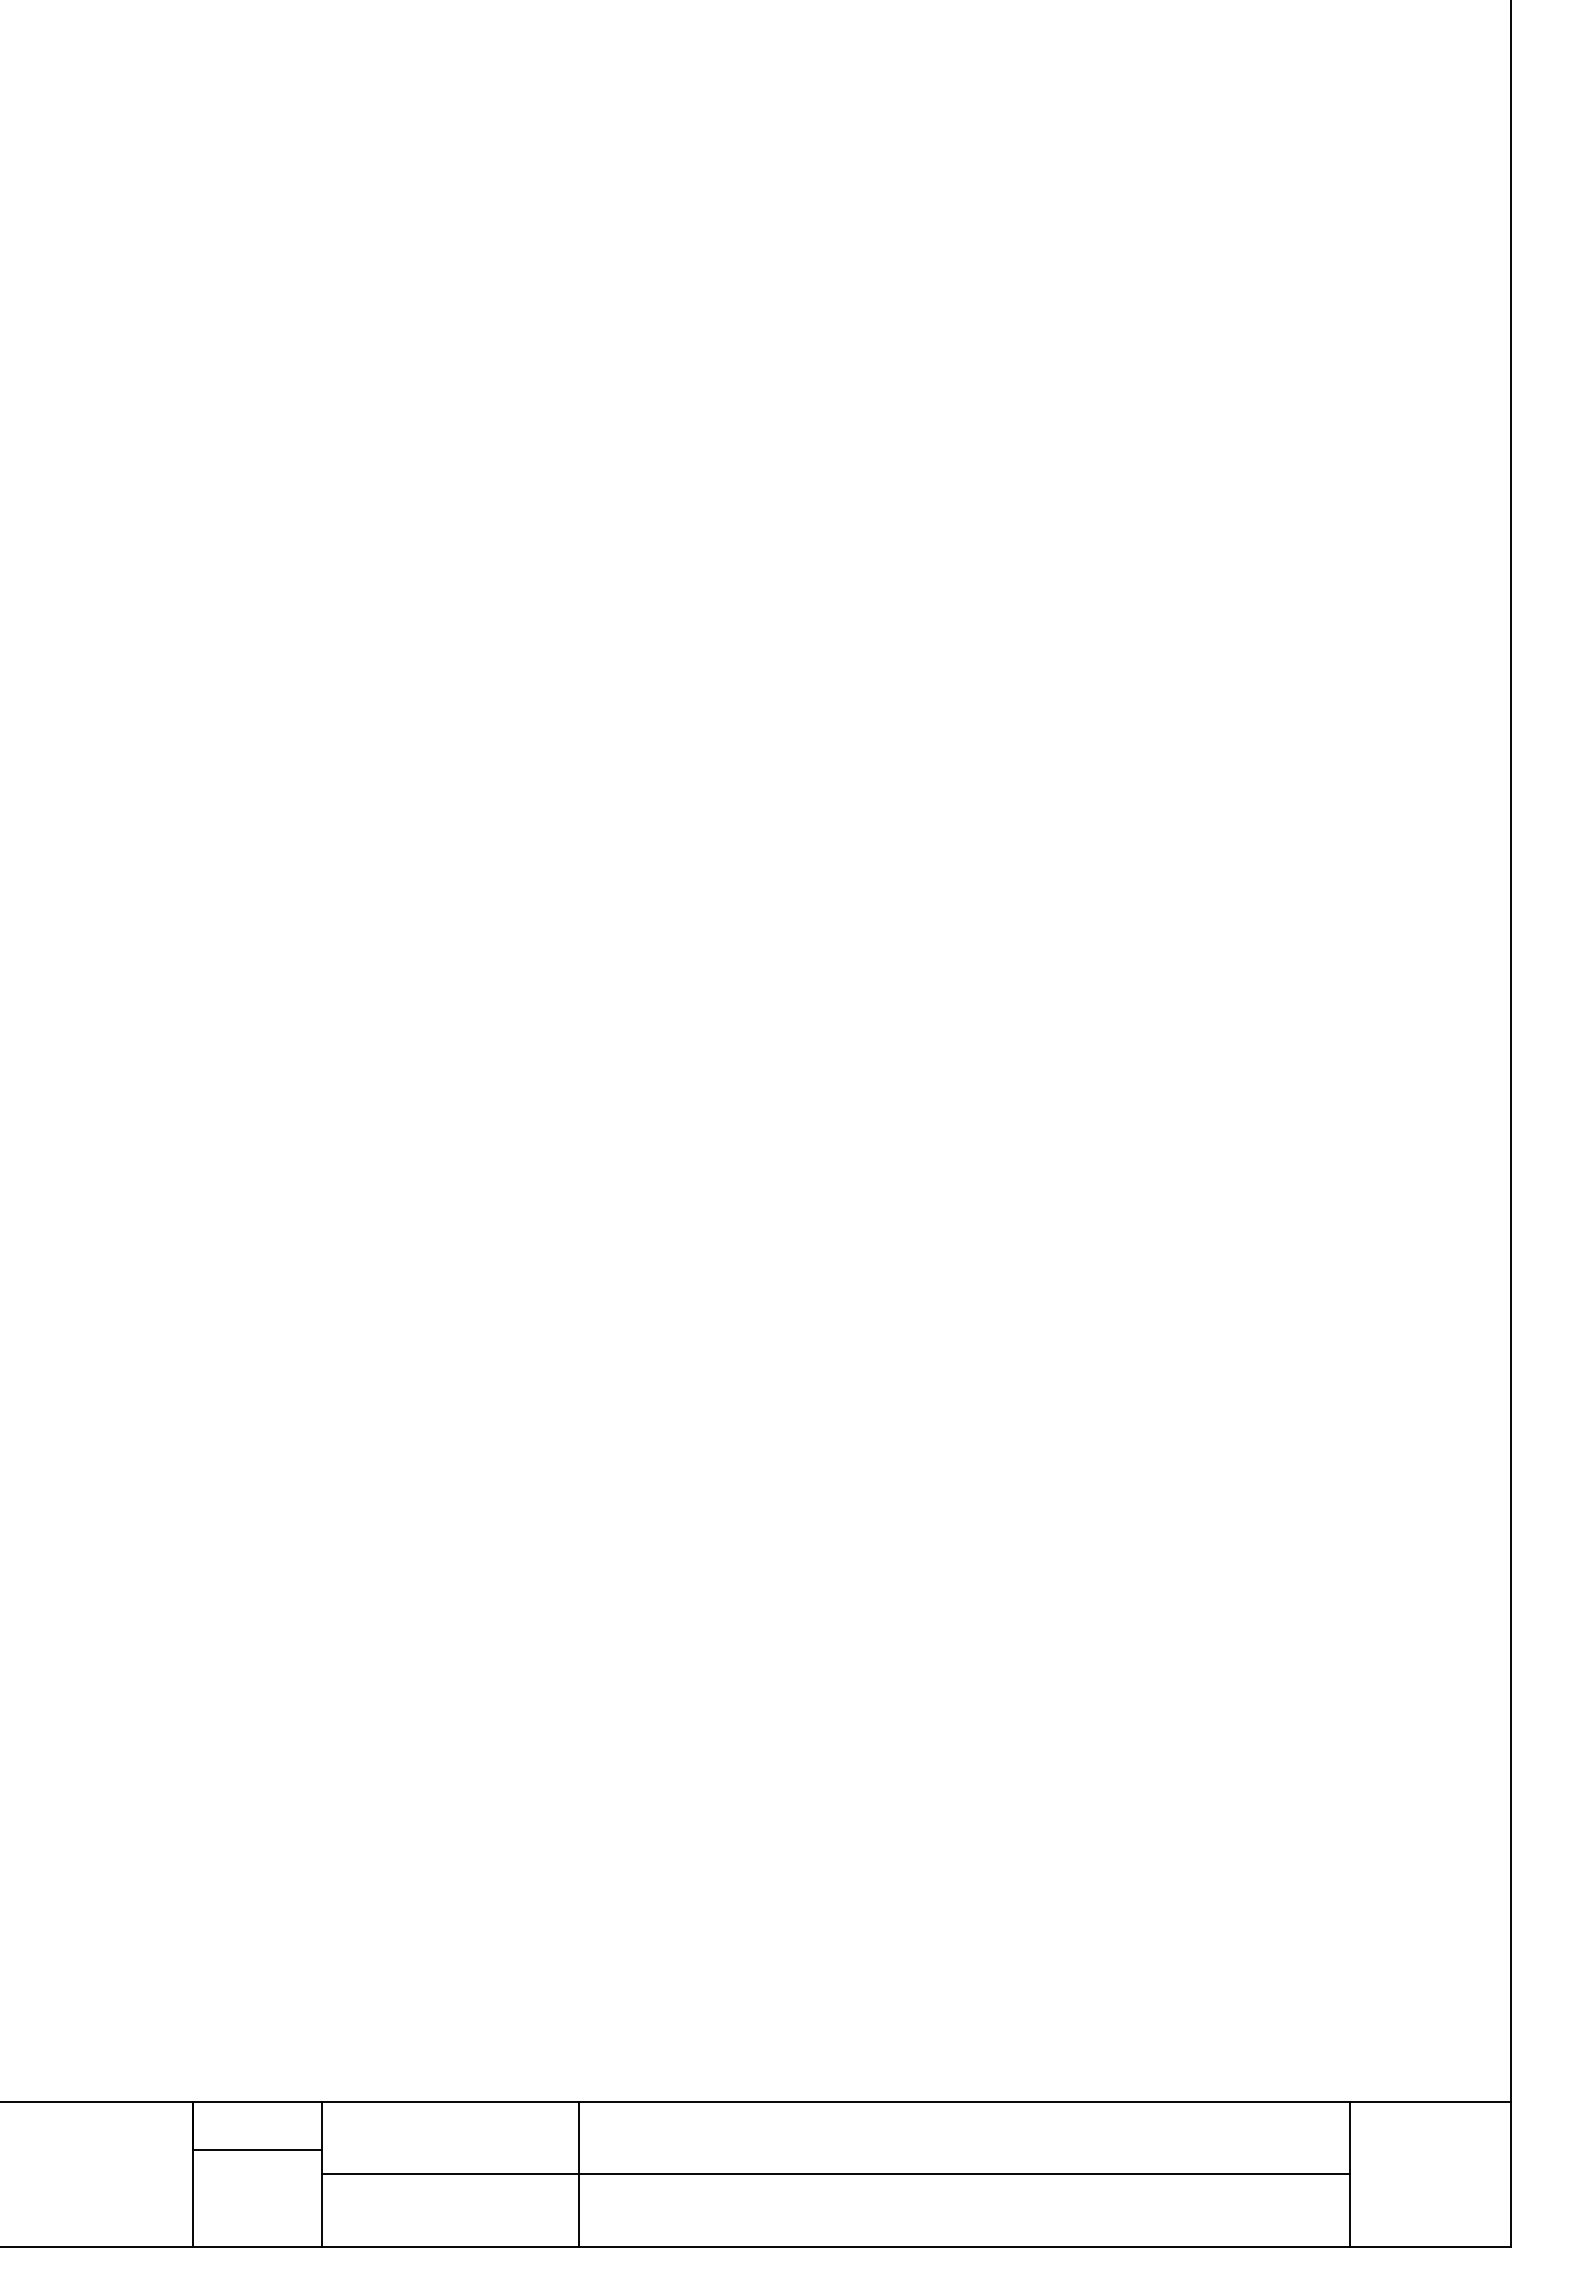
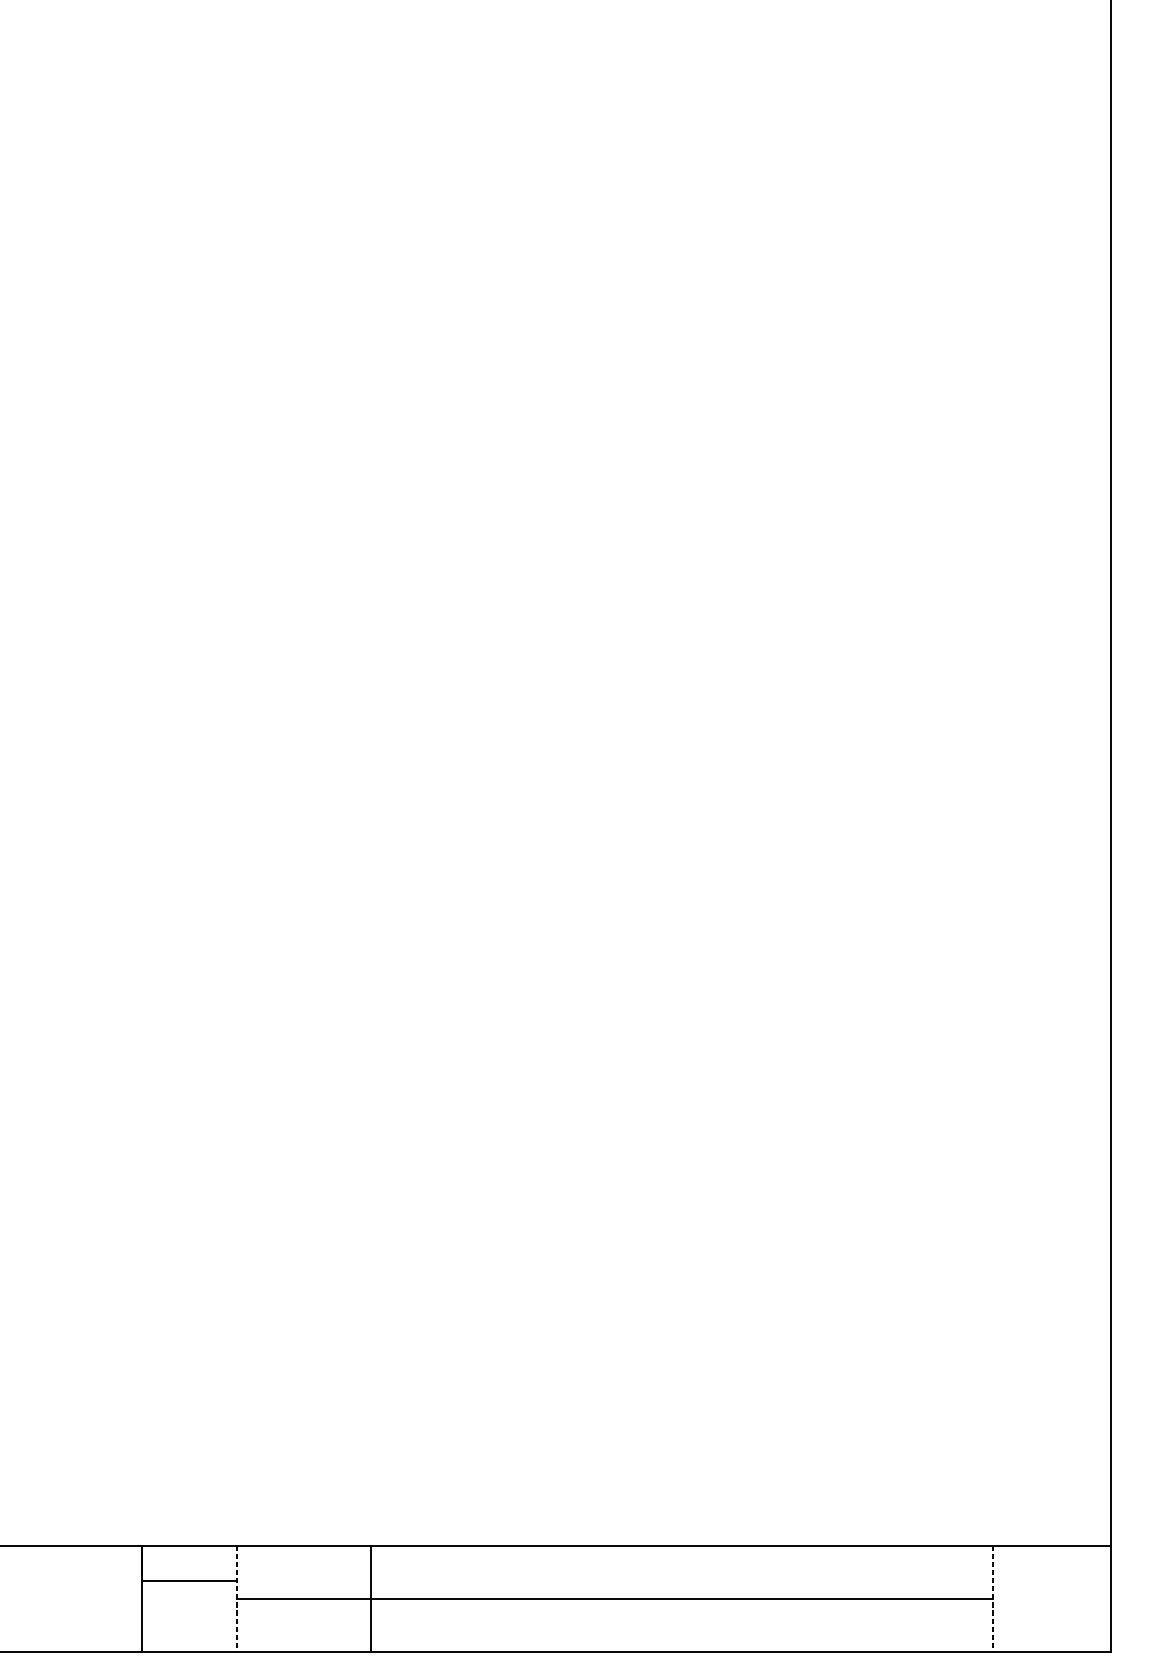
line: (321, 2174) -> (236, 1599), solid -> dashed
line: (578, 2174) -> (370, 1599), moved
line: (1349, 2174) -> (992, 1599), solid -> dashed

